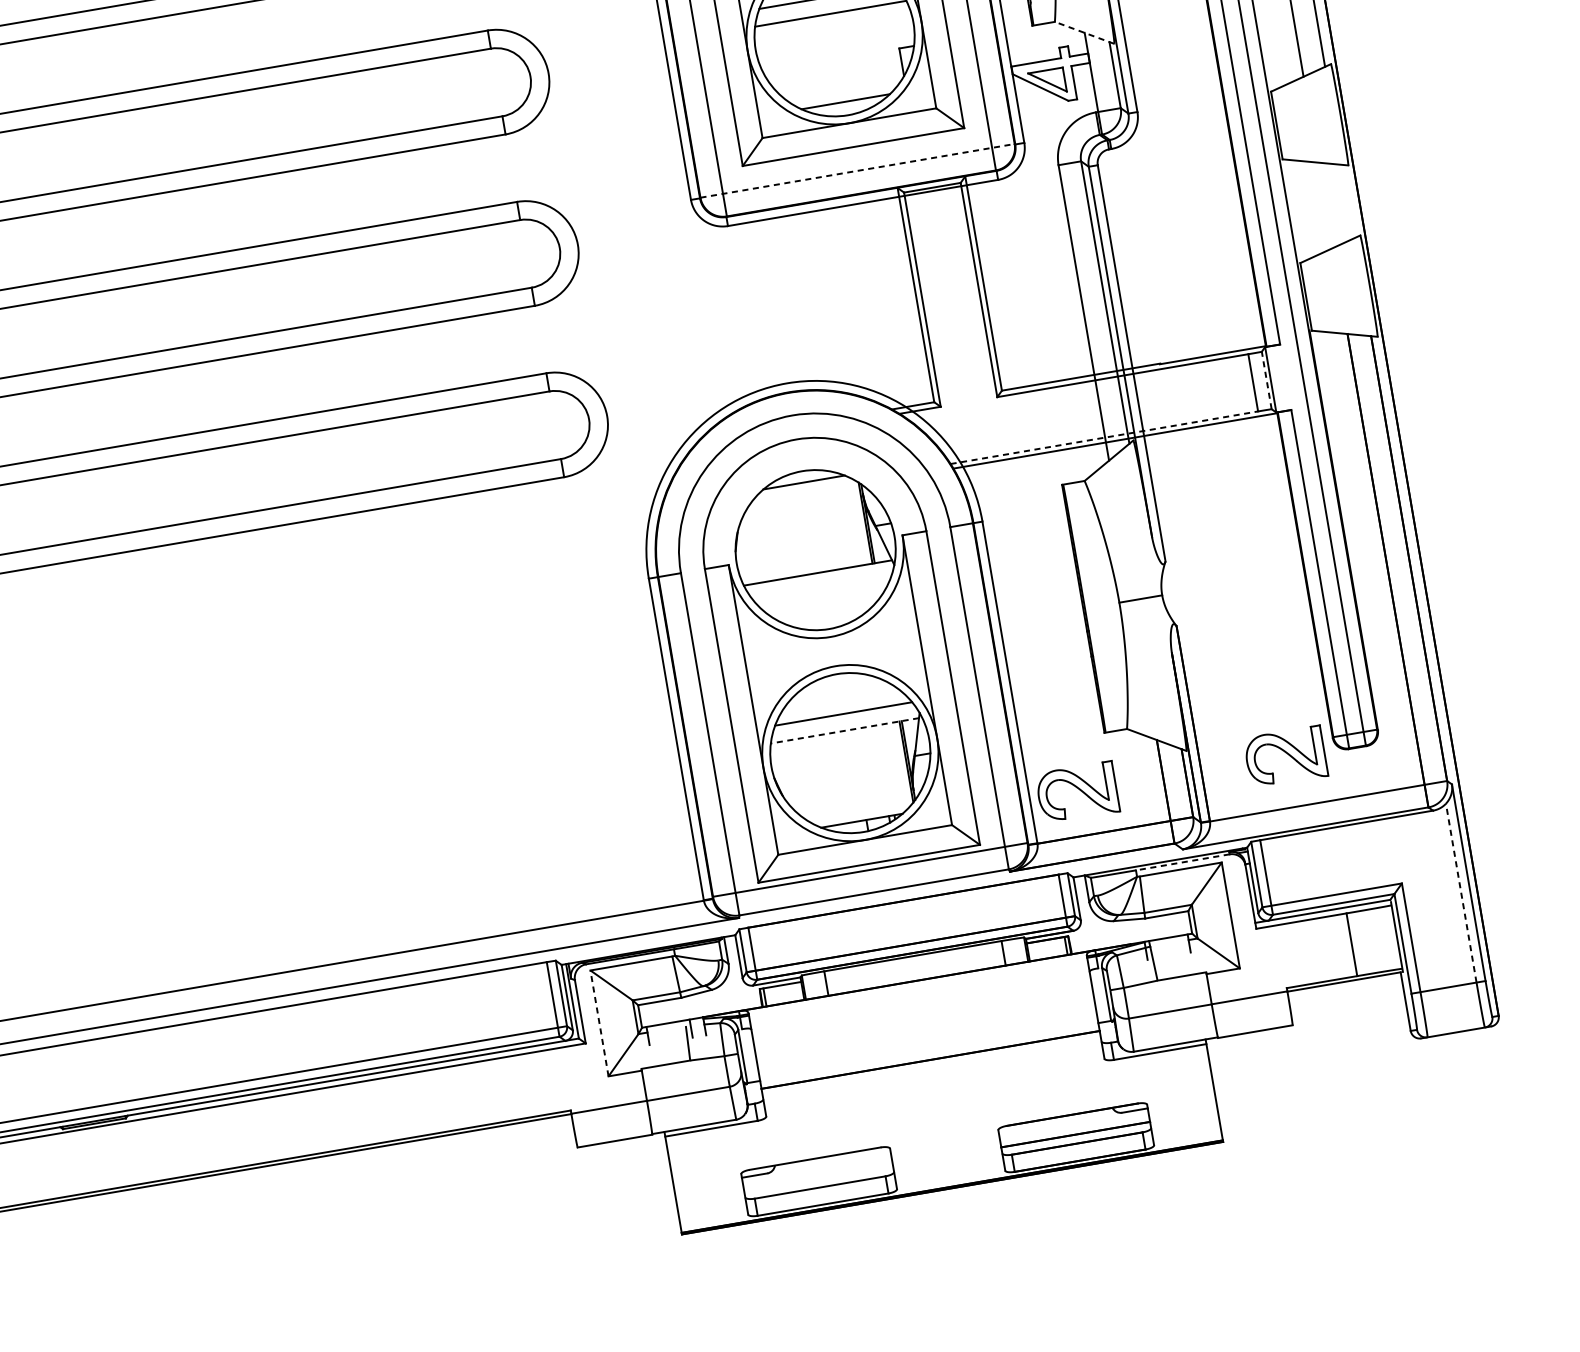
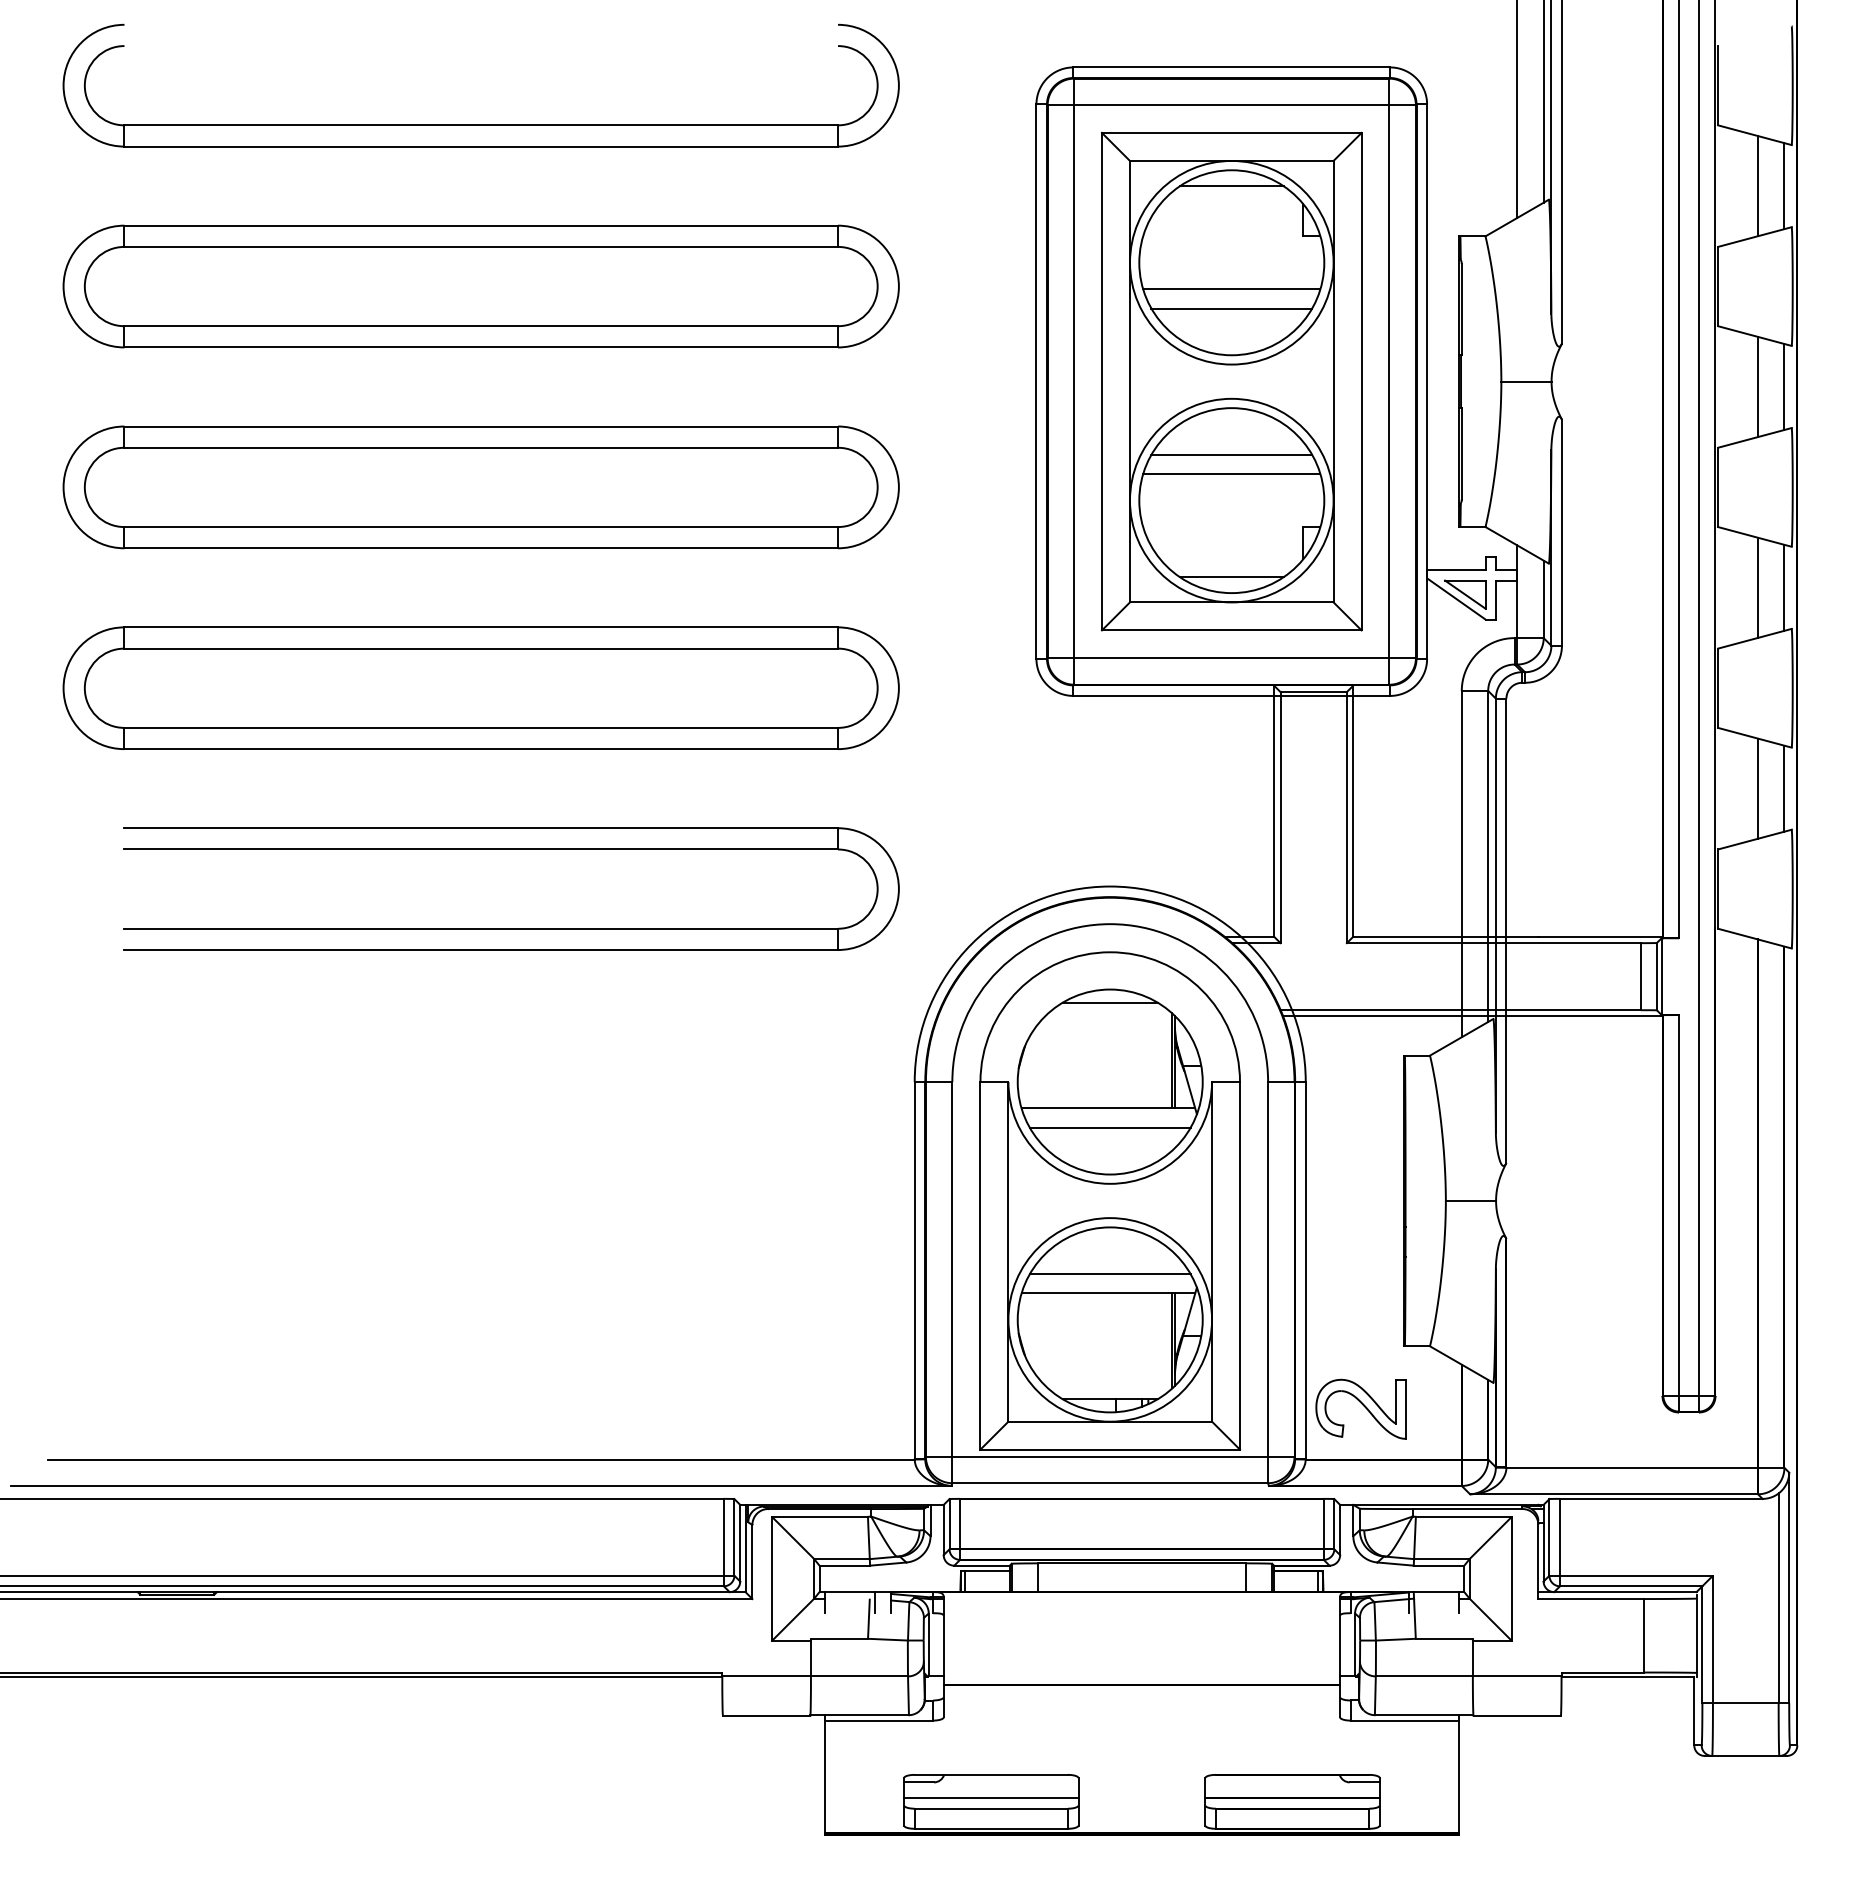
line: (1084, 32) -> (1517, 545), dashed -> solid
line: (858, 170) -> (1232, 658), dashed -> solid
line: (1348, 201) -> (1784, 788), added
line: (1325, 205) -> (1757, 788), added
line: (1266, 380) -> (1656, 976), dashed -> solid
line: (1104, 437) -> (1461, 1010), dashed -> solid
line: (821, 589) -> (1109, 1127), added
line: (845, 730) -> (1108, 1293), dashed -> solid
part: (1284, 756) -> (1604, 1408), removed
line: (1182, 862) -> (1467, 1509), dashed -> solid
line: (1461, 893) -> (1778, 1598), dashed -> solid
line: (599, 1023) -> (771, 1578), dashed -> solid
line: (818, 1178) -> (991, 1798), added

